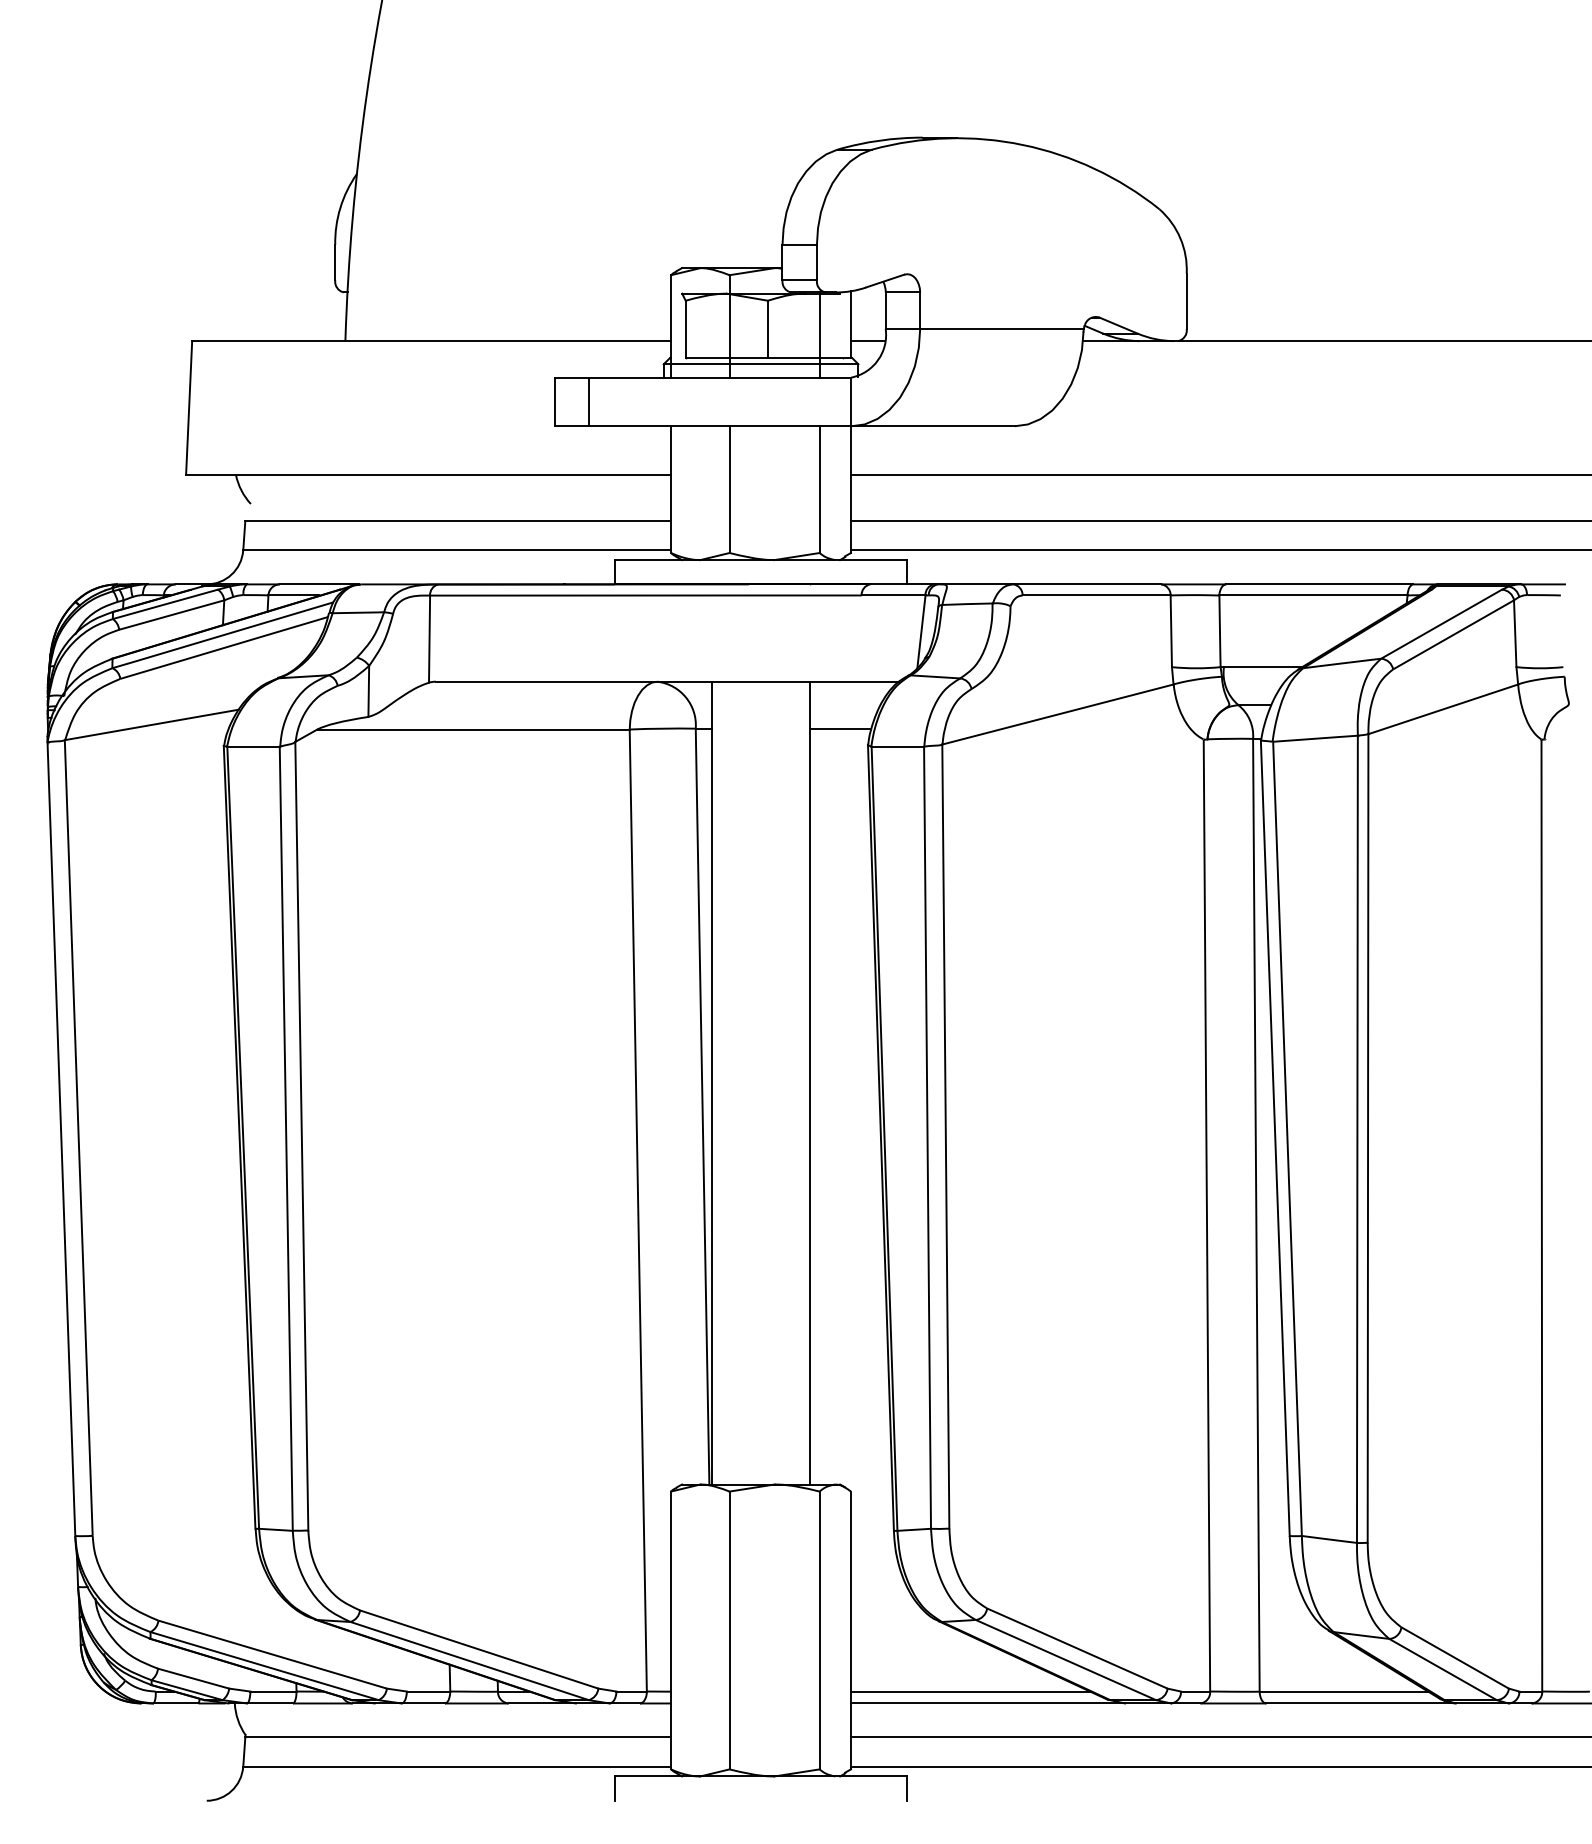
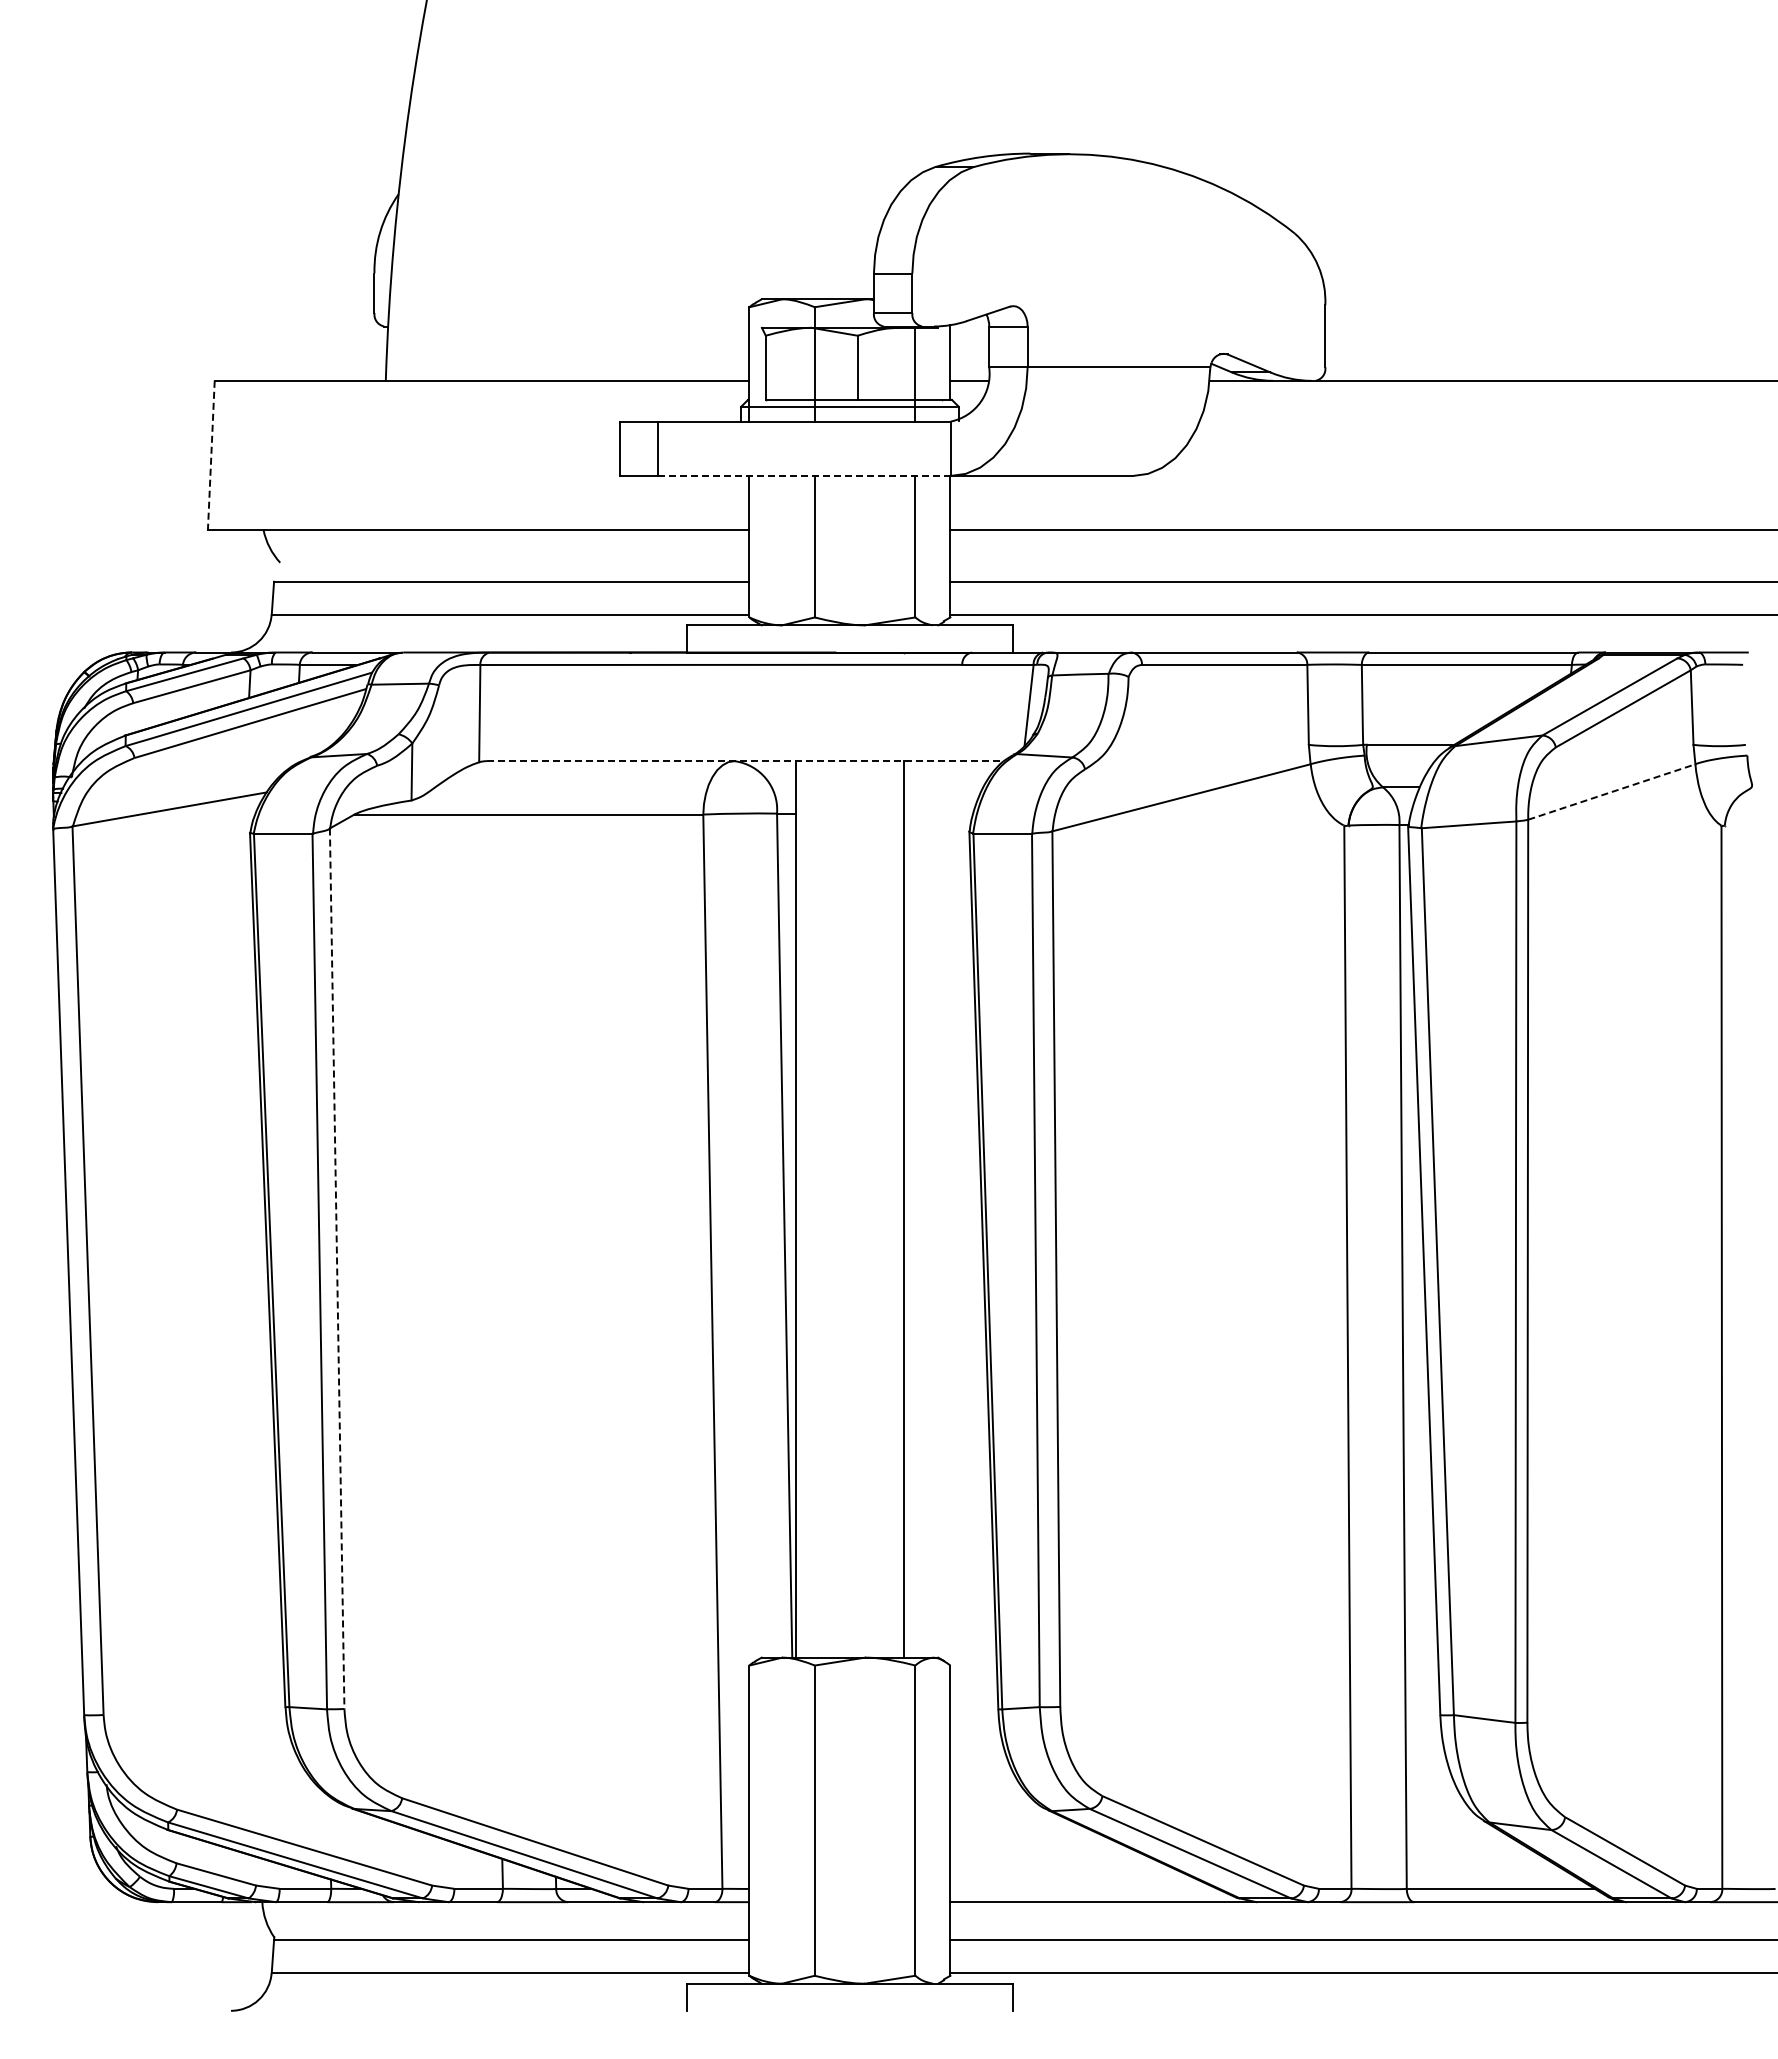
line: (189, 407) -> (211, 455), solid -> dashed
line: (720, 425) -> (804, 475), solid -> dashed
line: (667, 682) -> (745, 761), solid -> dashed
line: (1443, 708) -> (1612, 791), solid -> dashed
line: (839, 728) -> (937, 813), removed
line: (302, 1136) -> (337, 1269), solid -> dashed
line: (970, 1691) -> (1083, 1888), removed

